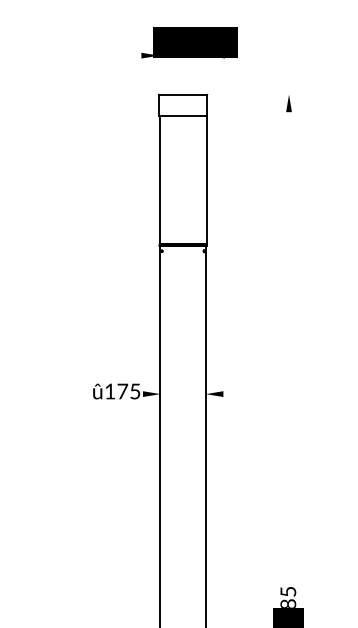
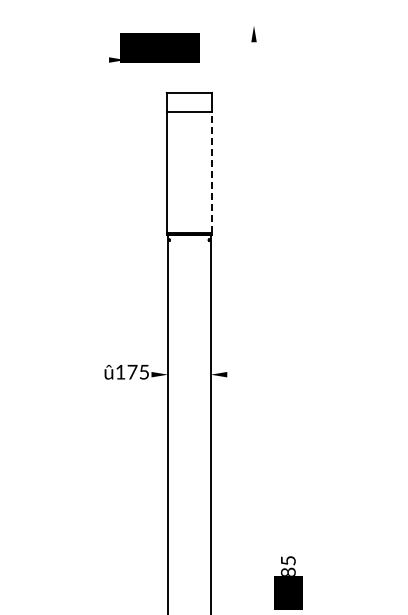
text: (189, 42) -> (154, 47), moved
part: (288, 103) -> (253, 34), moved
line: (206, 179) -> (211, 172), solid -> dashed

